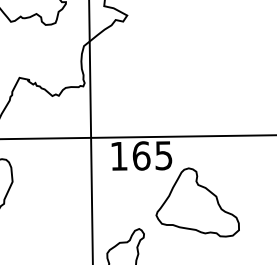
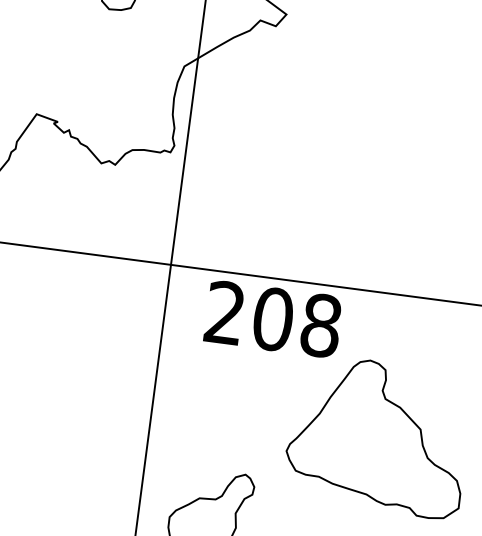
text: (141, 155) -> (273, 318), 165 -> 208

